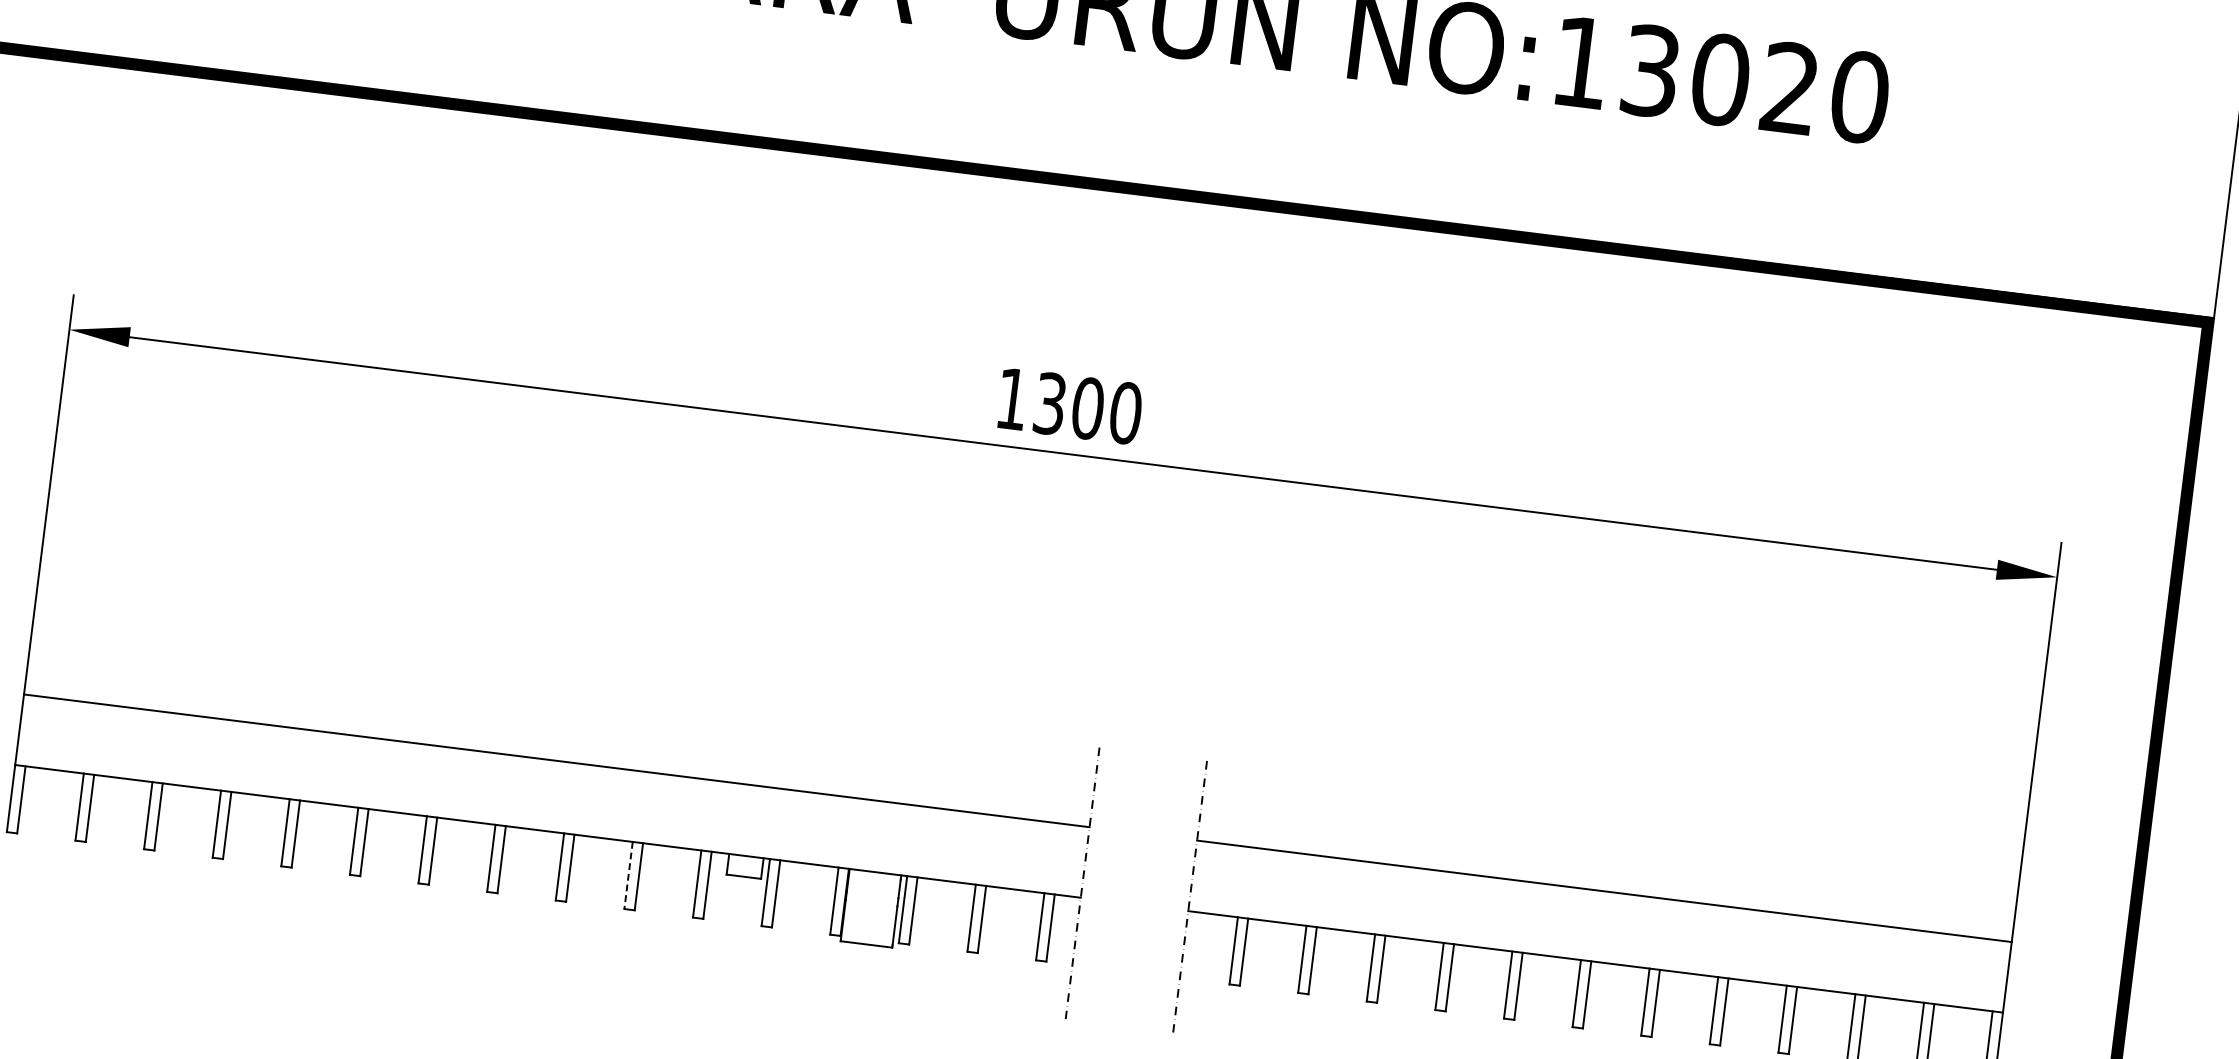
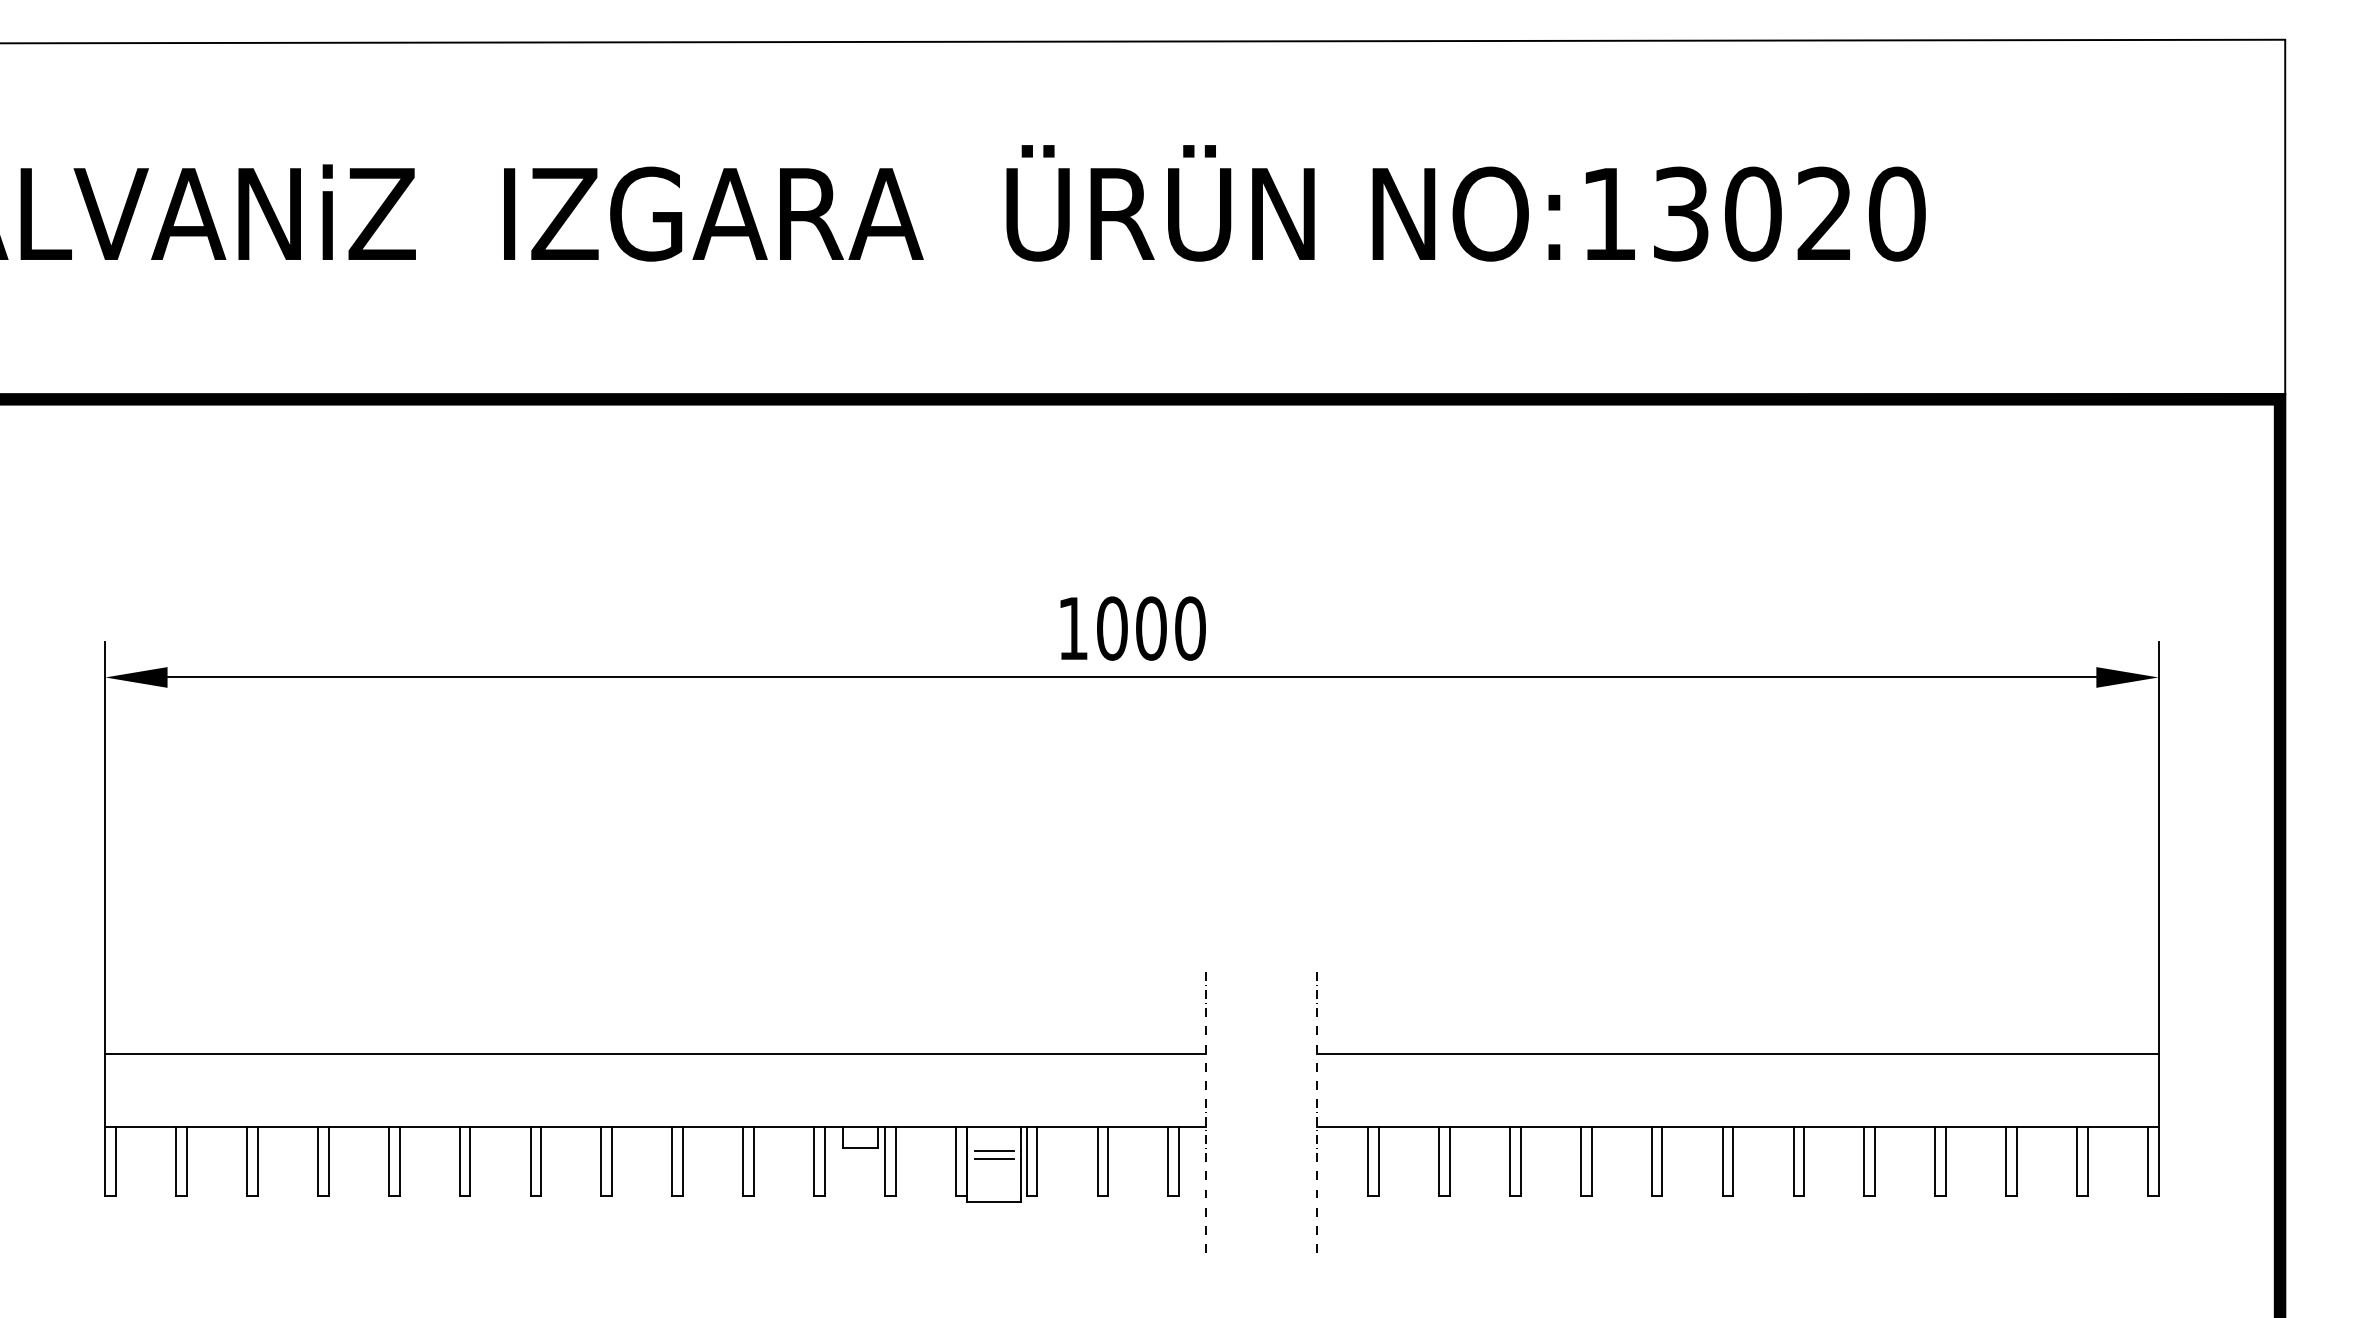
text: (1050, 403) -> (1112, 628), 1300 -> 1000
line: (628, 875) -> (743, 1161), dashed -> solid
line: (872, 894) -> (993, 1150), added
line: (871, 903) -> (993, 1159), added

